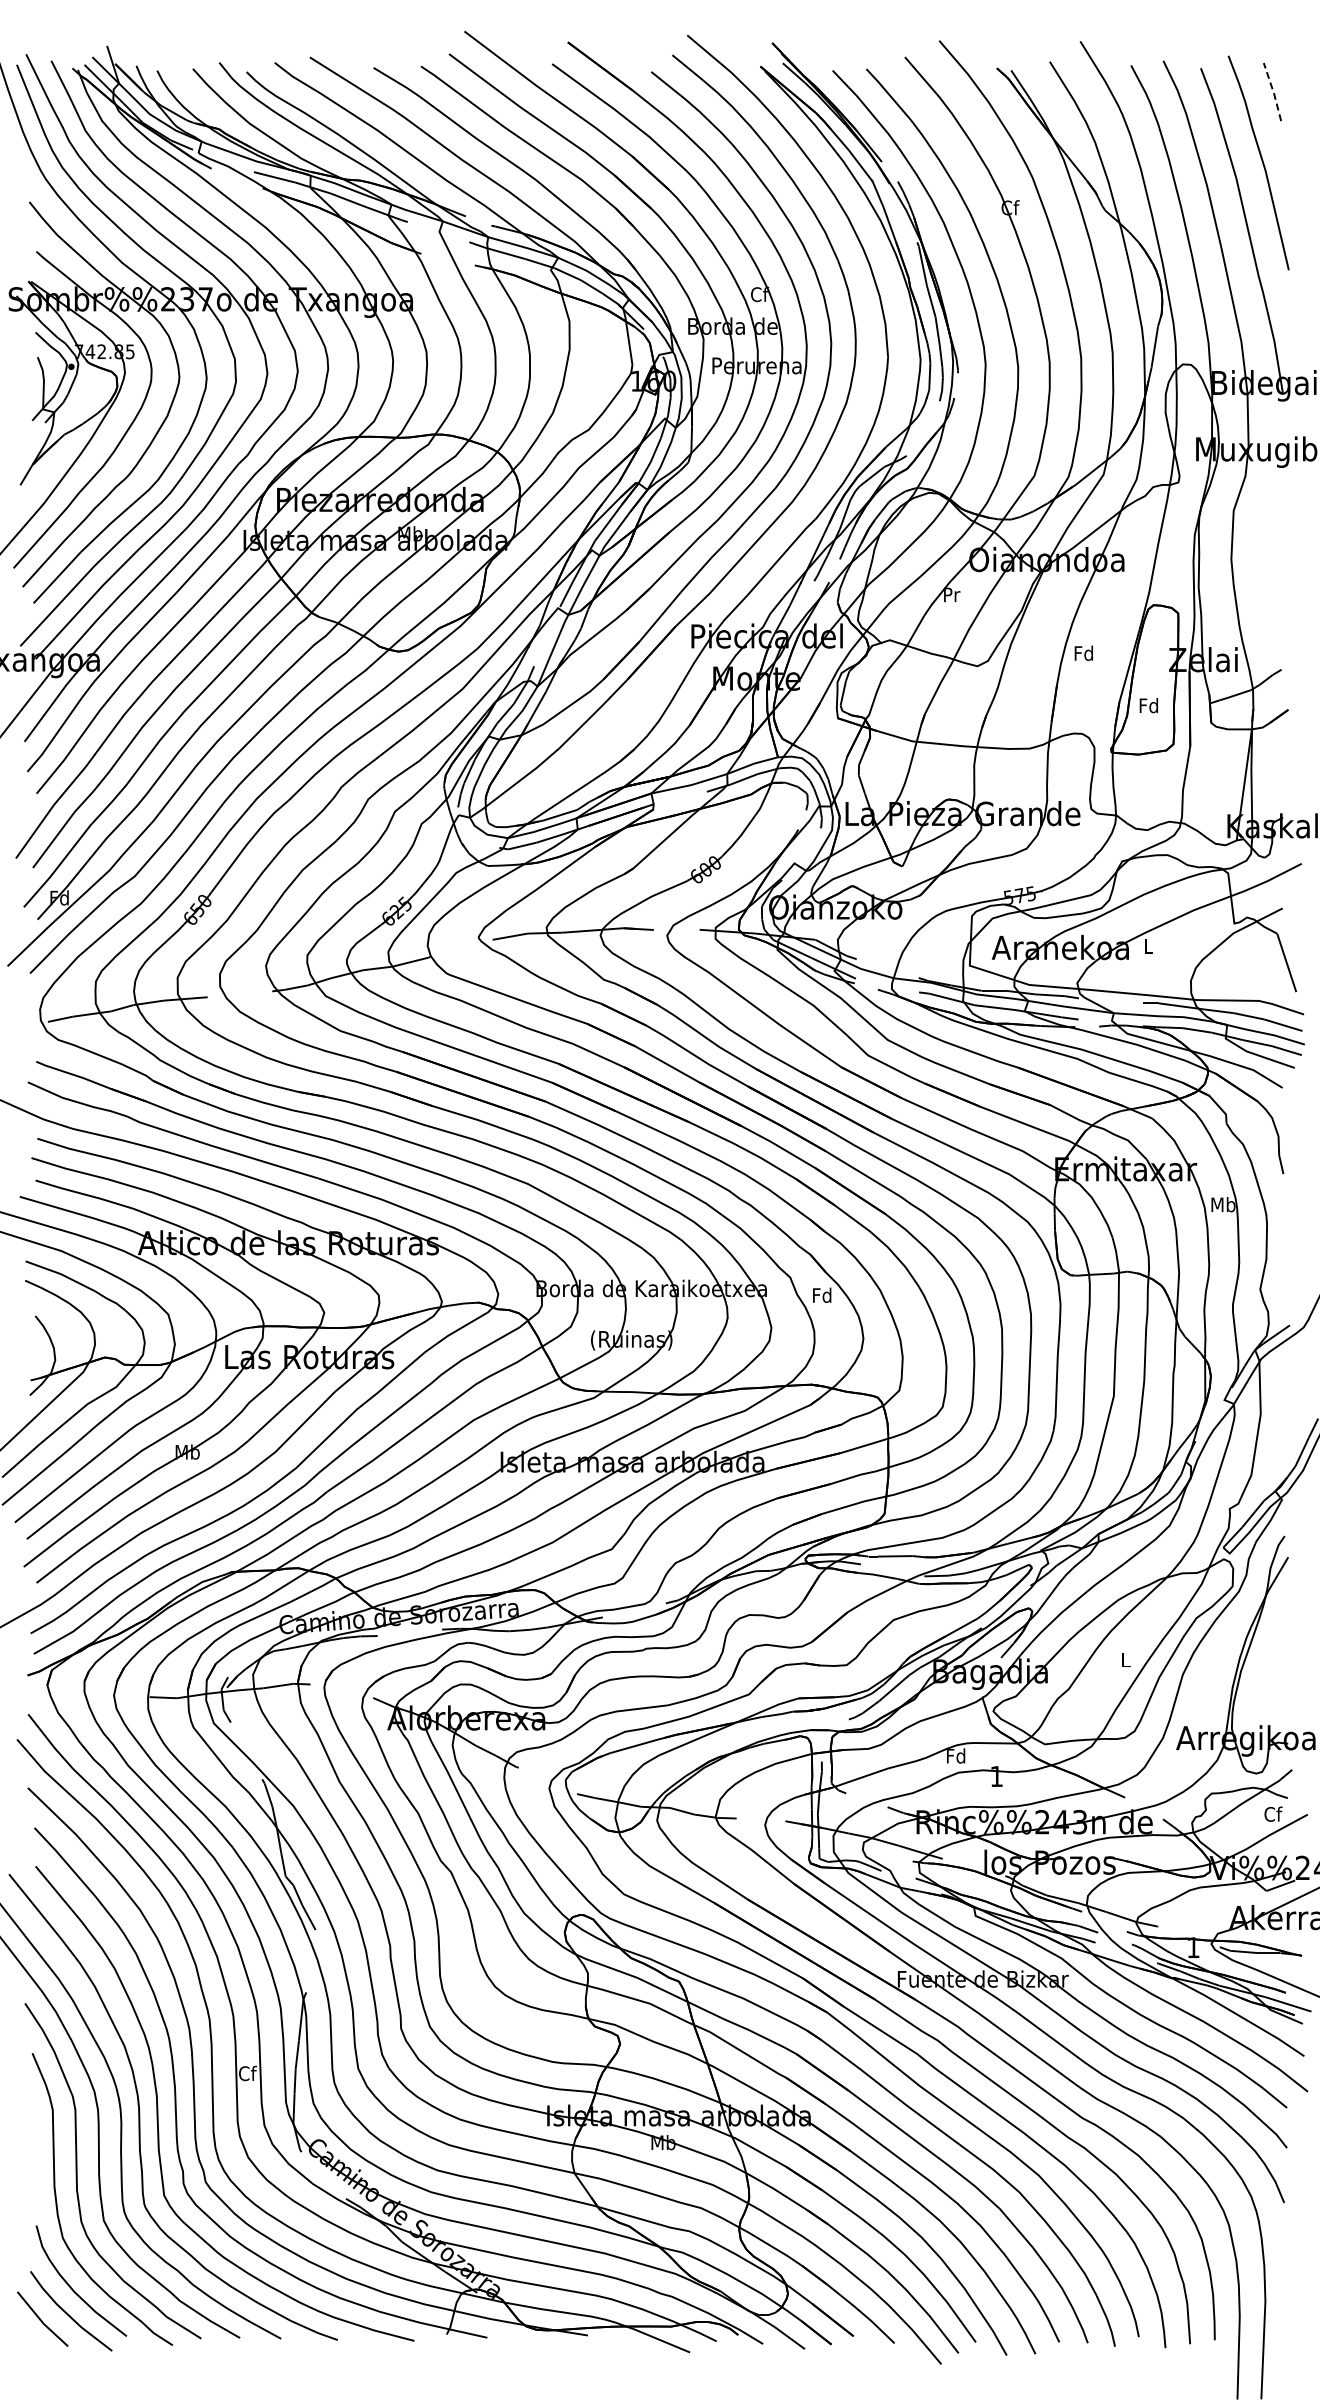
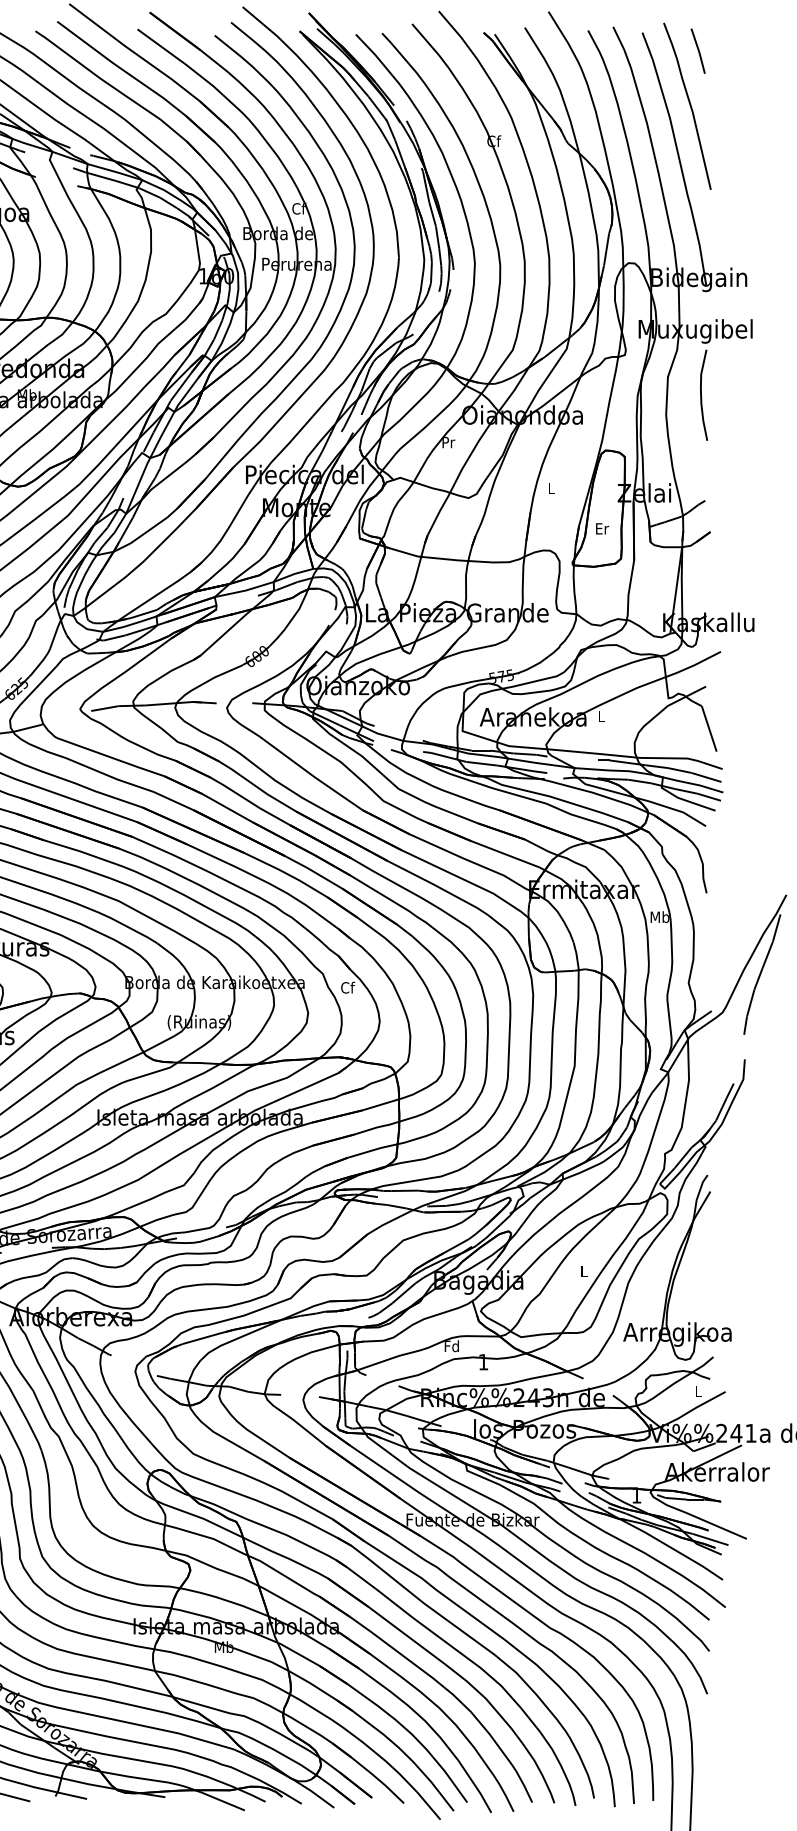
line: (1273, 92) -> (698, 51), dashed -> solid
curve: (1277, 533) -> (702, 394), added
text: (1083, 652) -> (551, 487), Fd -> L
text: (1148, 705) -> (601, 528), Fd -> Er
text: (822, 1294) -> (347, 987), Fd -> Cf
text: (1273, 1813) -> (698, 1390), Cf -> L

